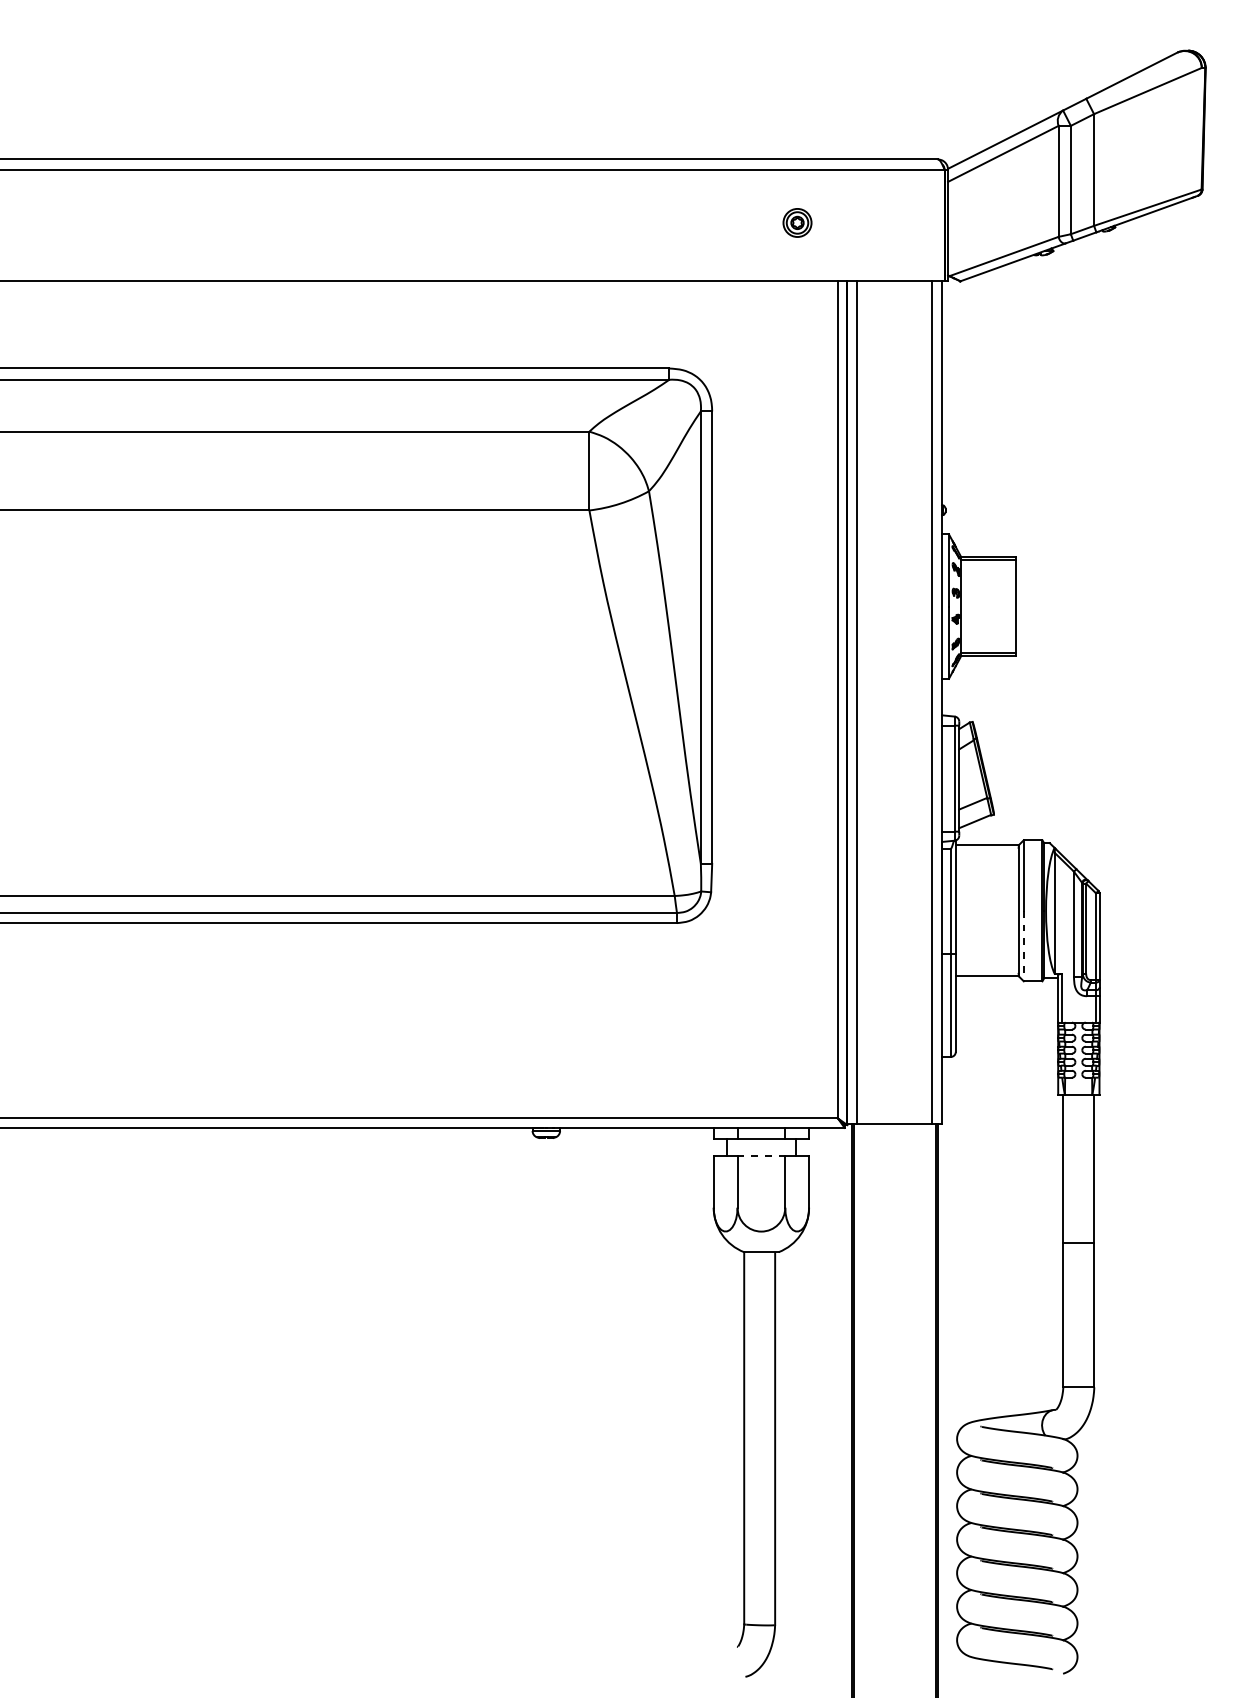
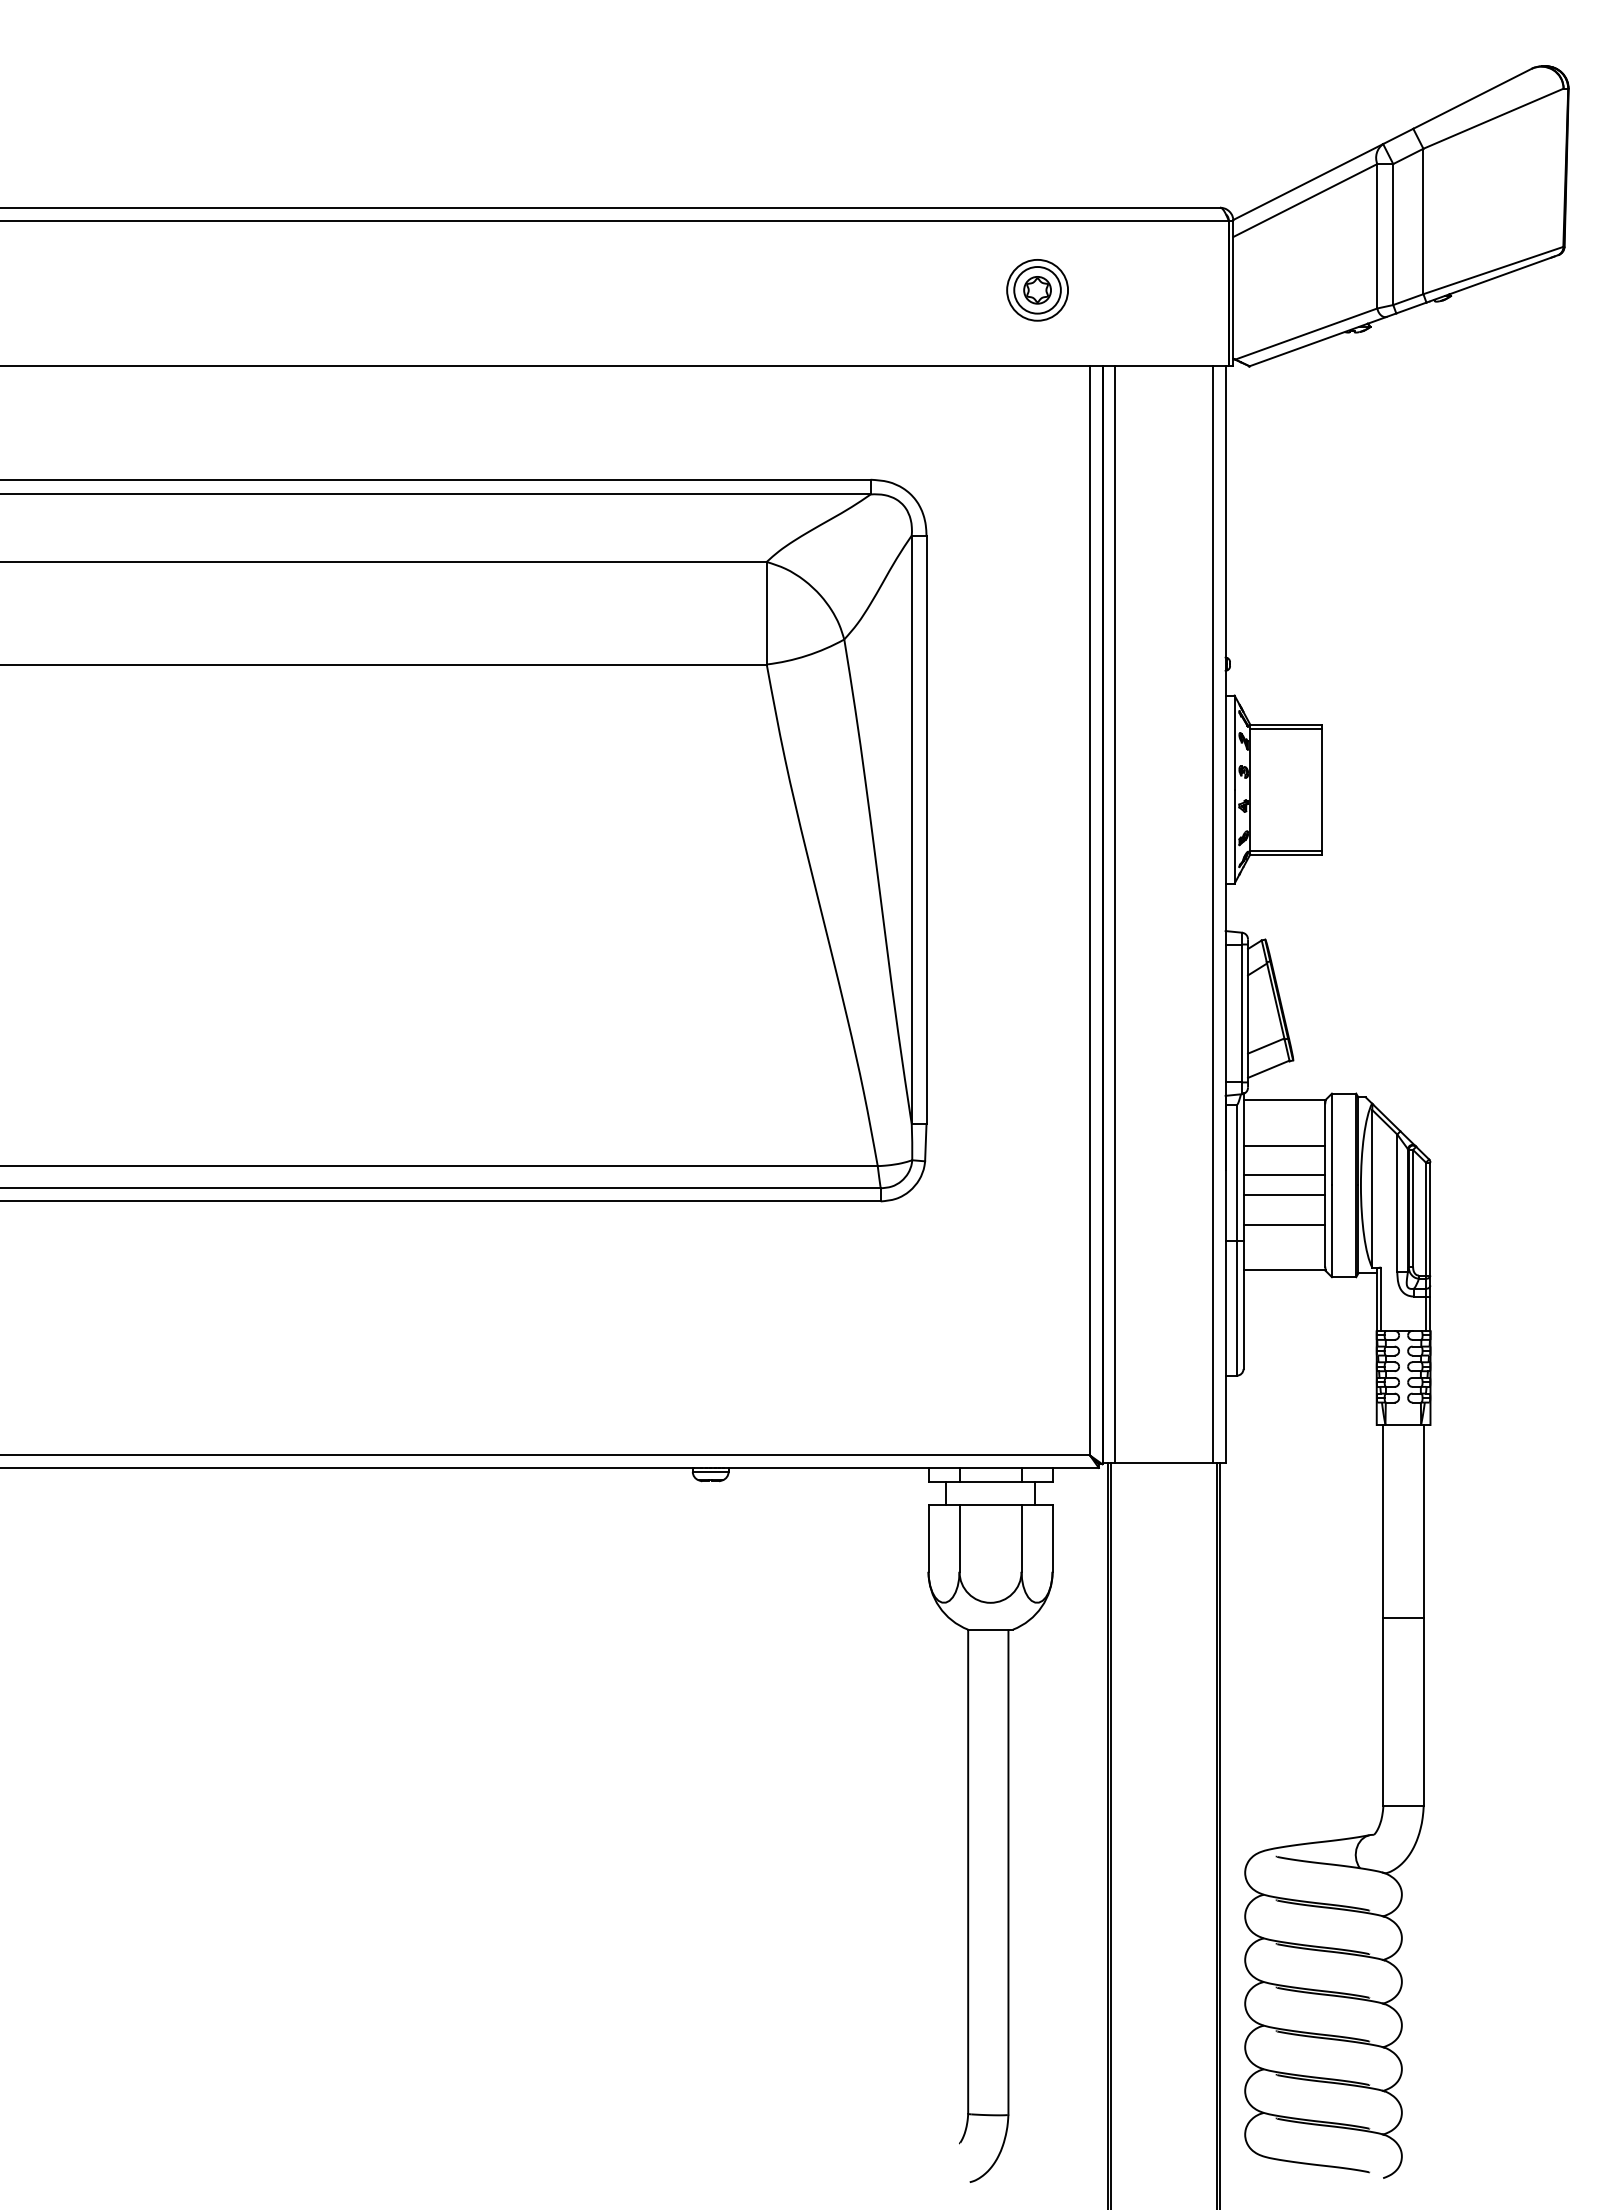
part: (797, 223) -> (1037, 290), size x1.67
line: (987, 880) -> (1284, 1146), added
line: (987, 903) -> (1284, 1175), added
line: (987, 918) -> (1284, 1195), added
line: (987, 940) -> (1284, 1224), added
line: (1023, 946) -> (1331, 1231), dashed -> solid
line: (762, 1156) -> (991, 1504), dashed -> solid

